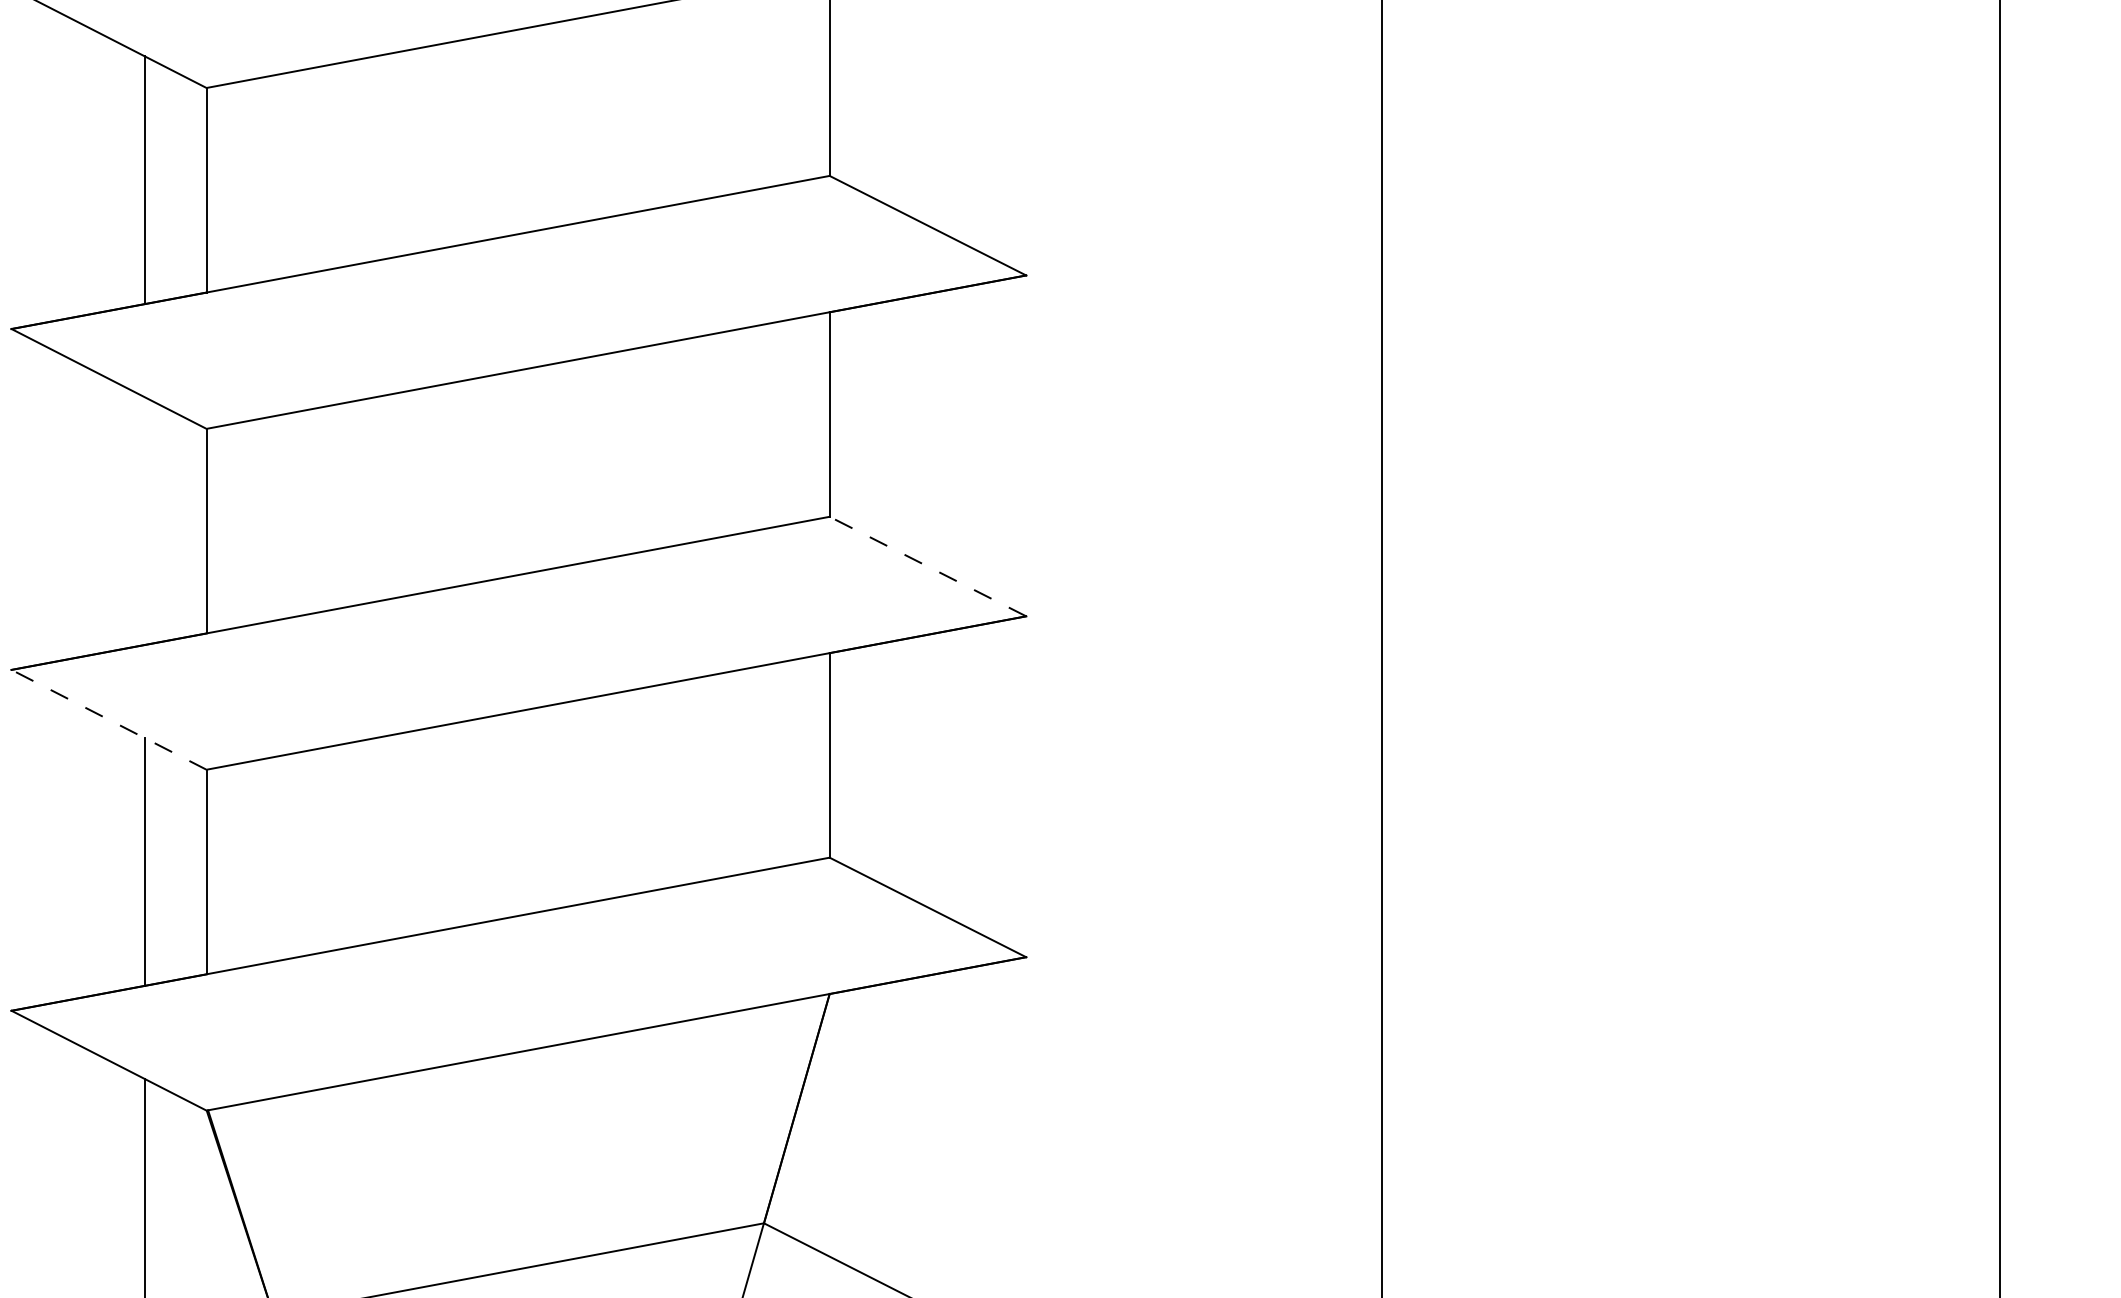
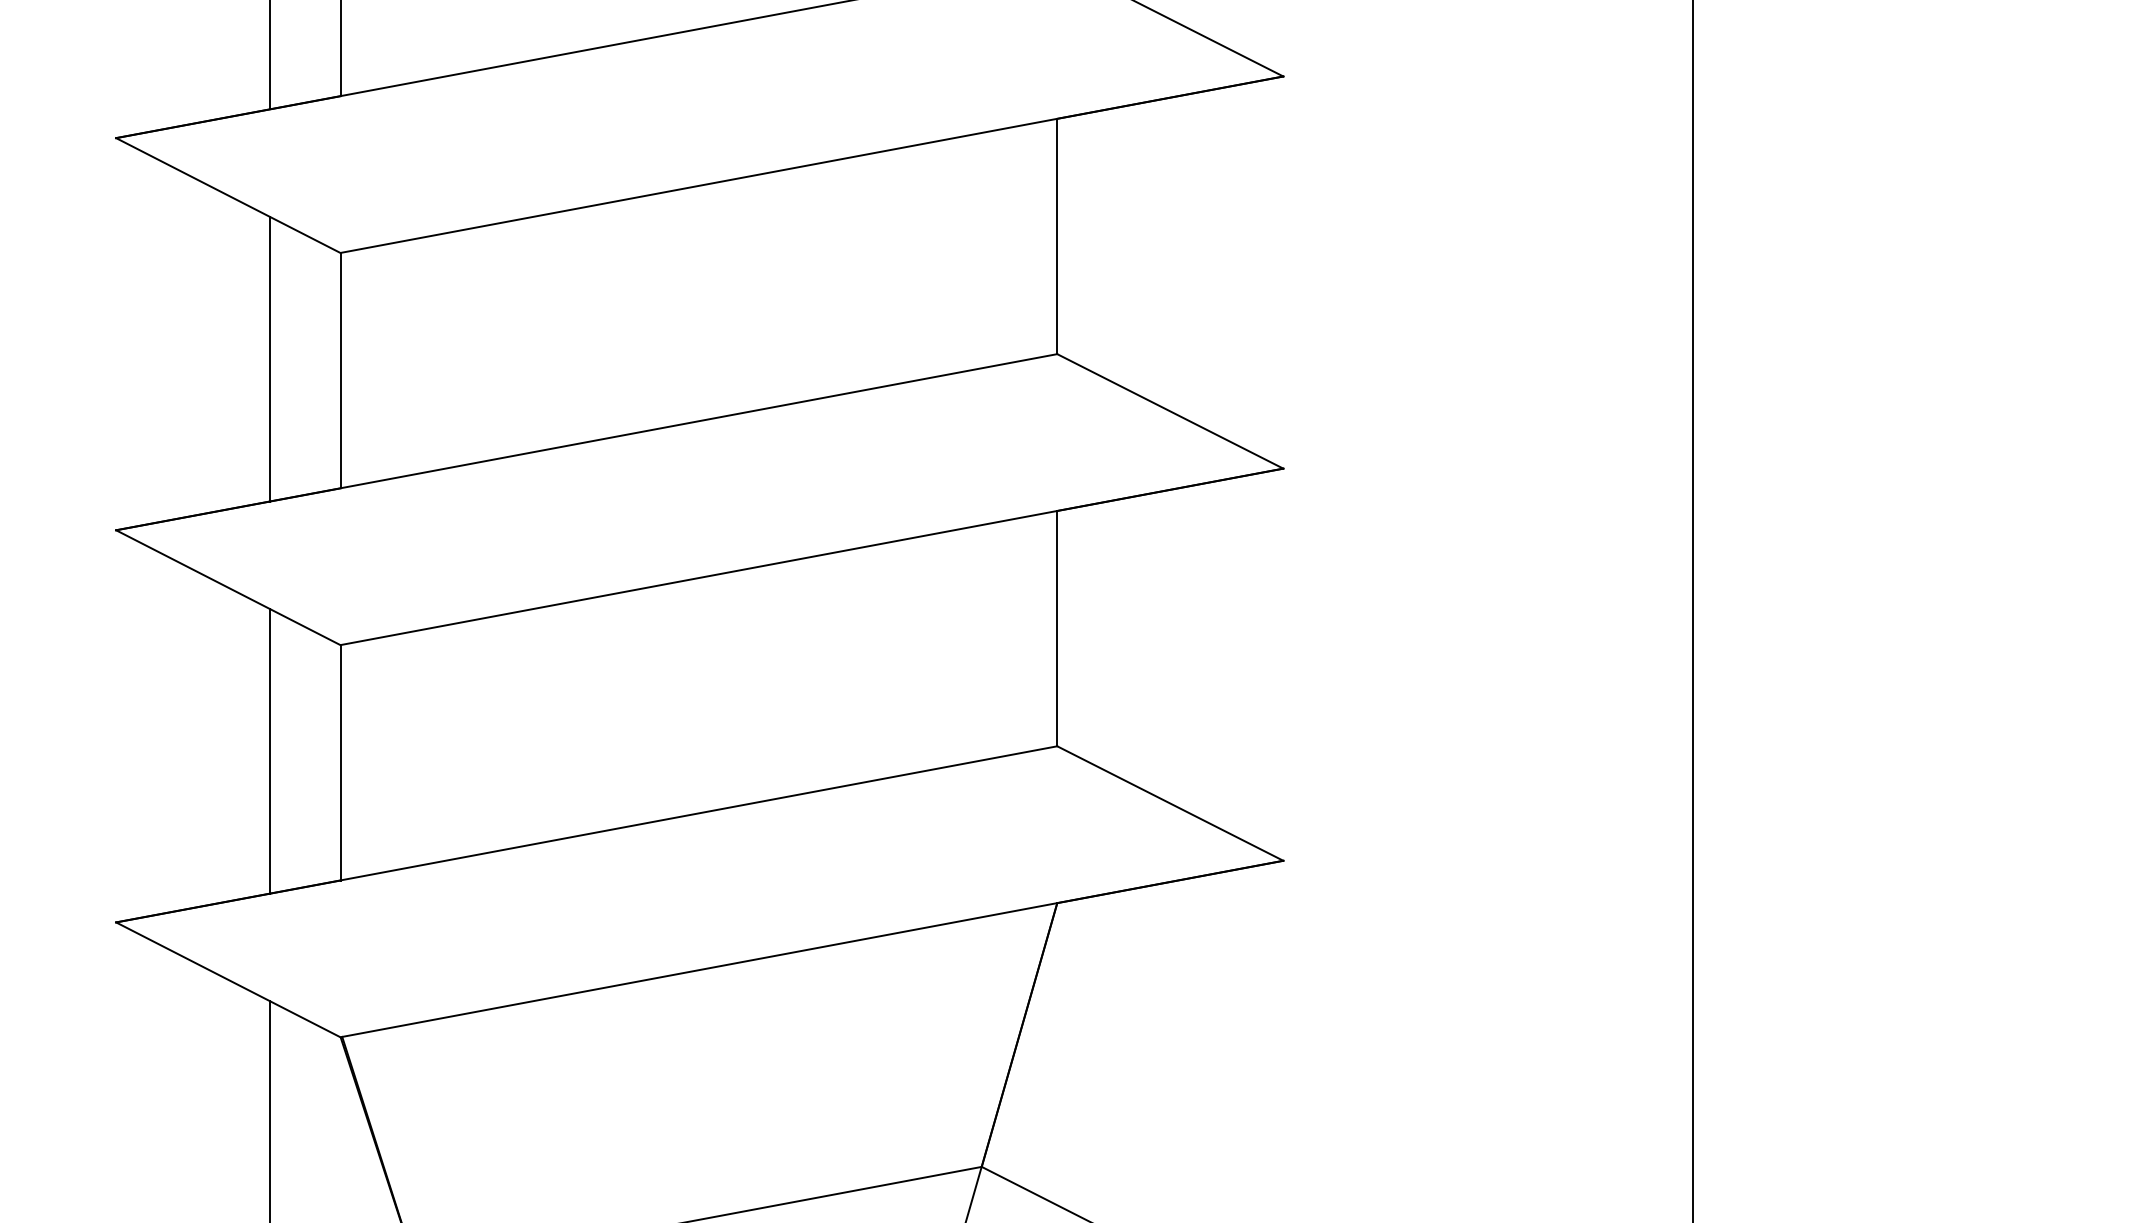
line: (145, 520) -> (270, 358), added
line: (927, 566) -> (1169, 411), dashed -> solid
line: (109, 719) -> (228, 587), dashed -> solid

